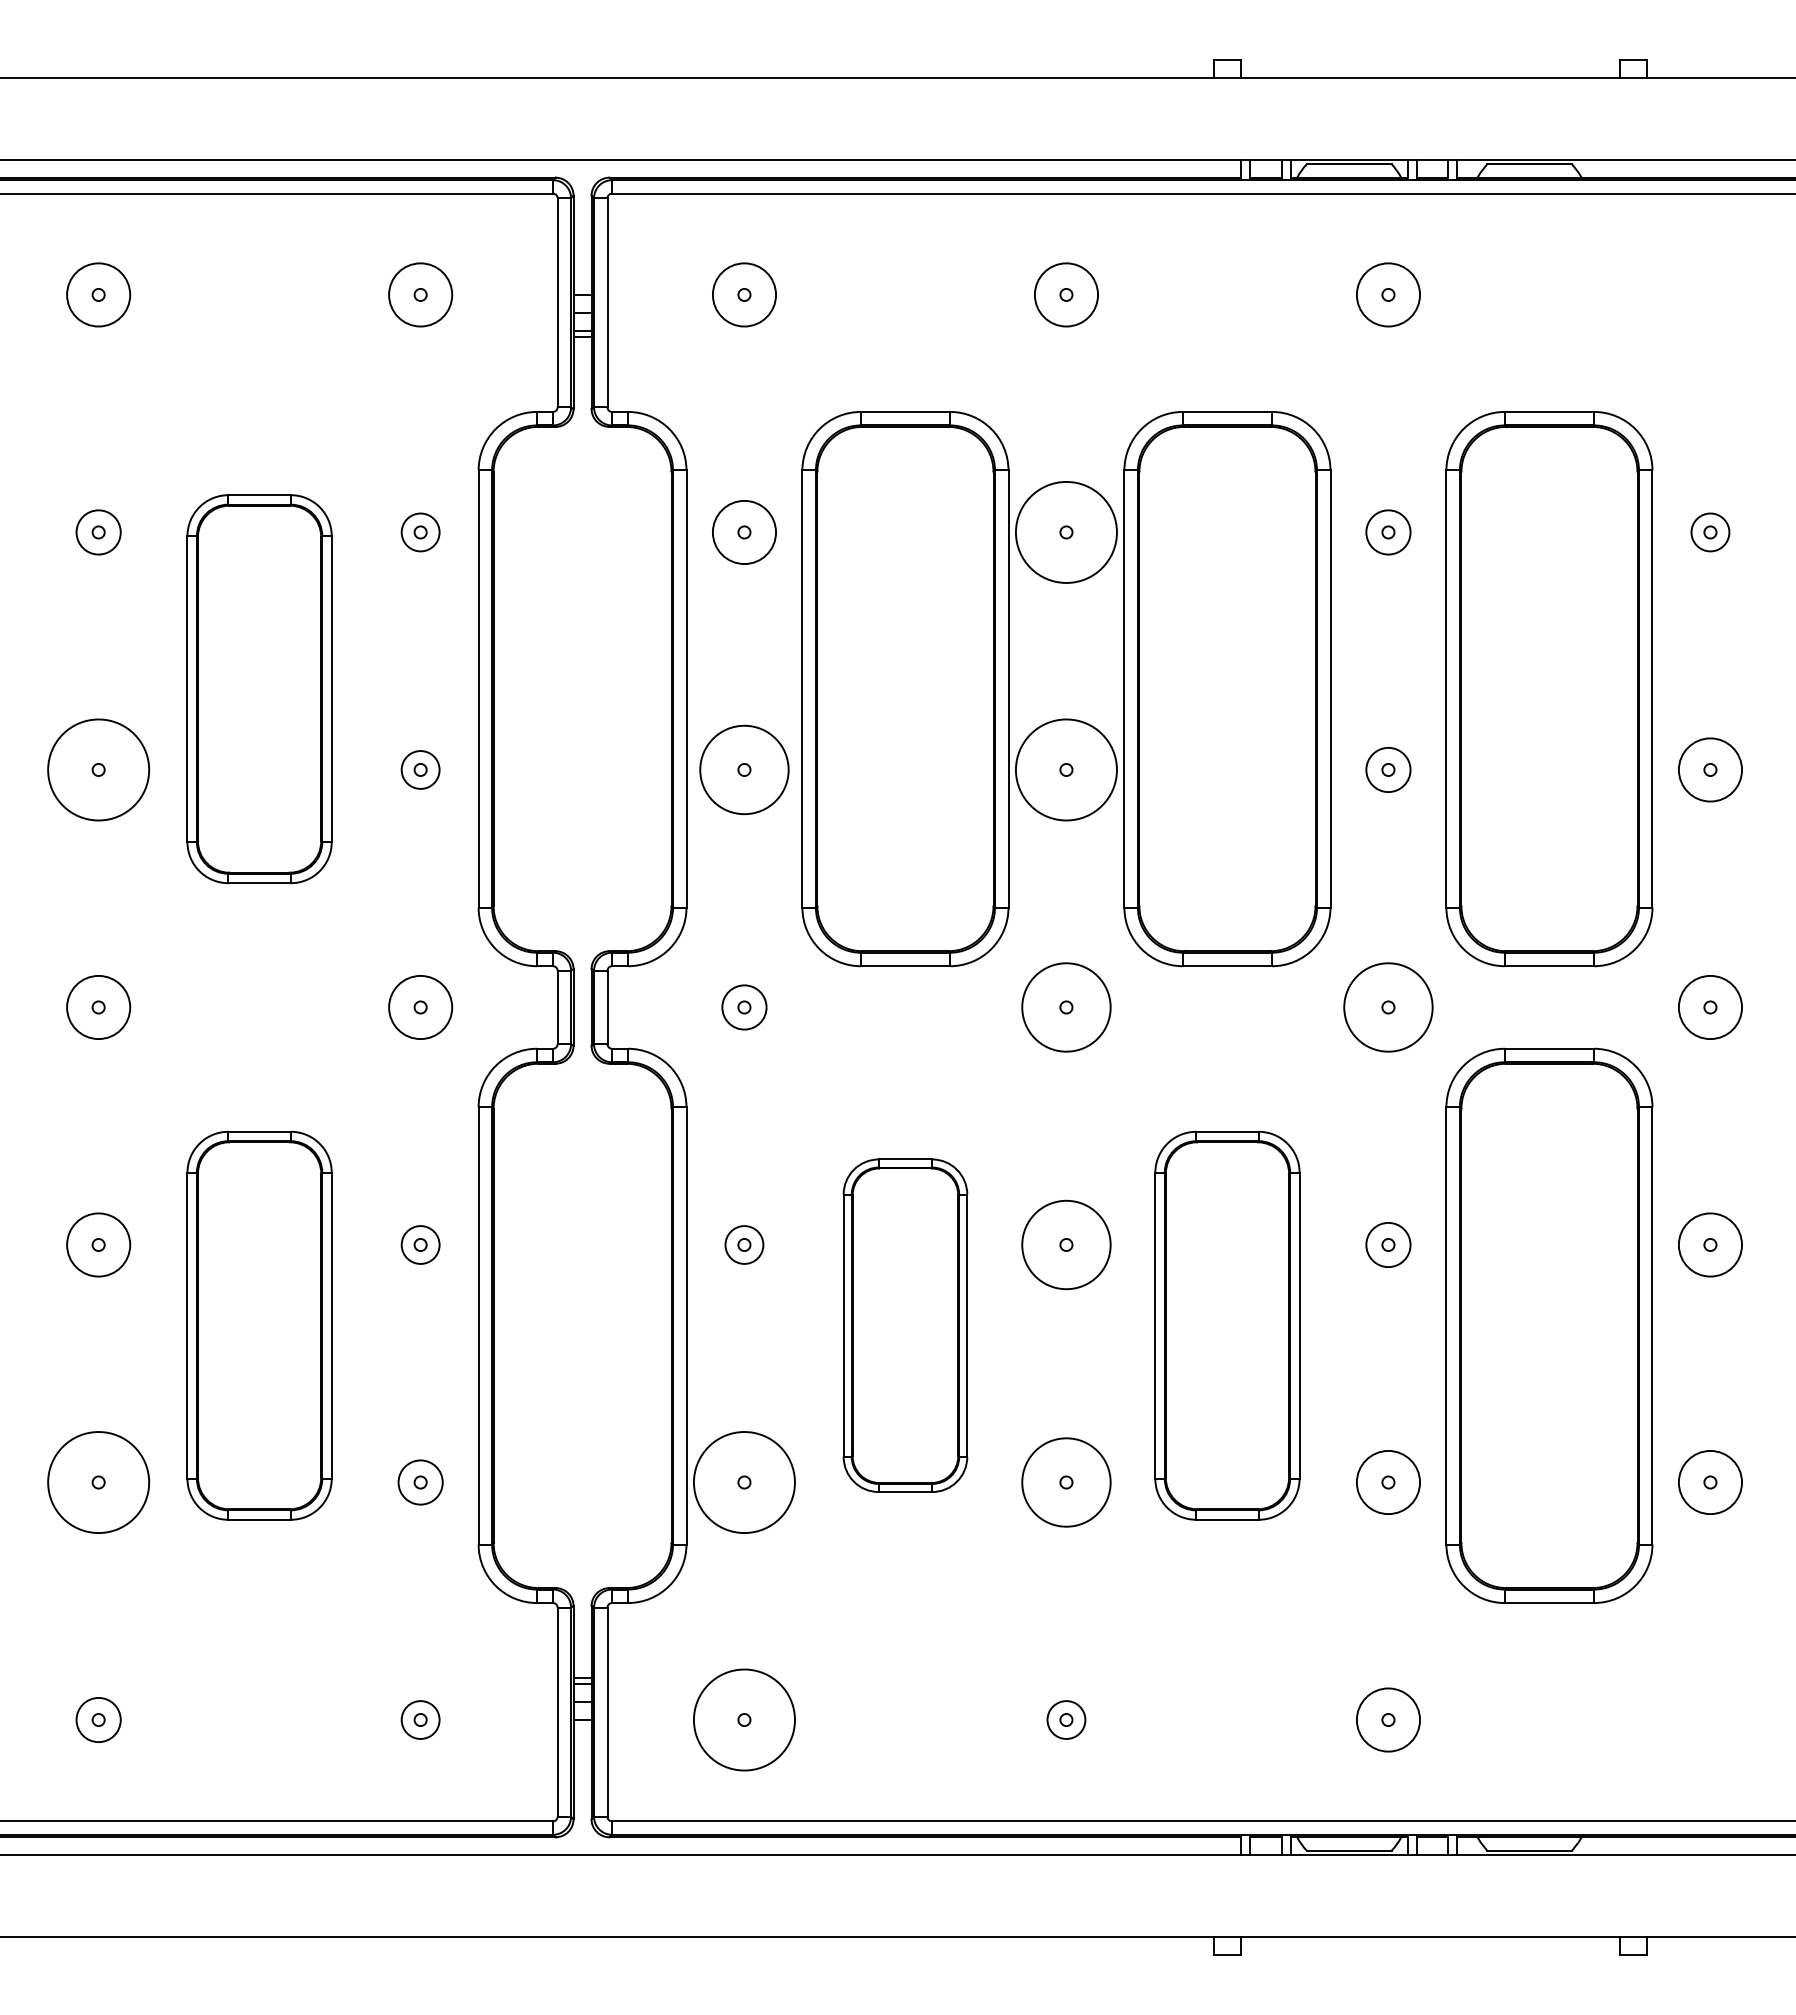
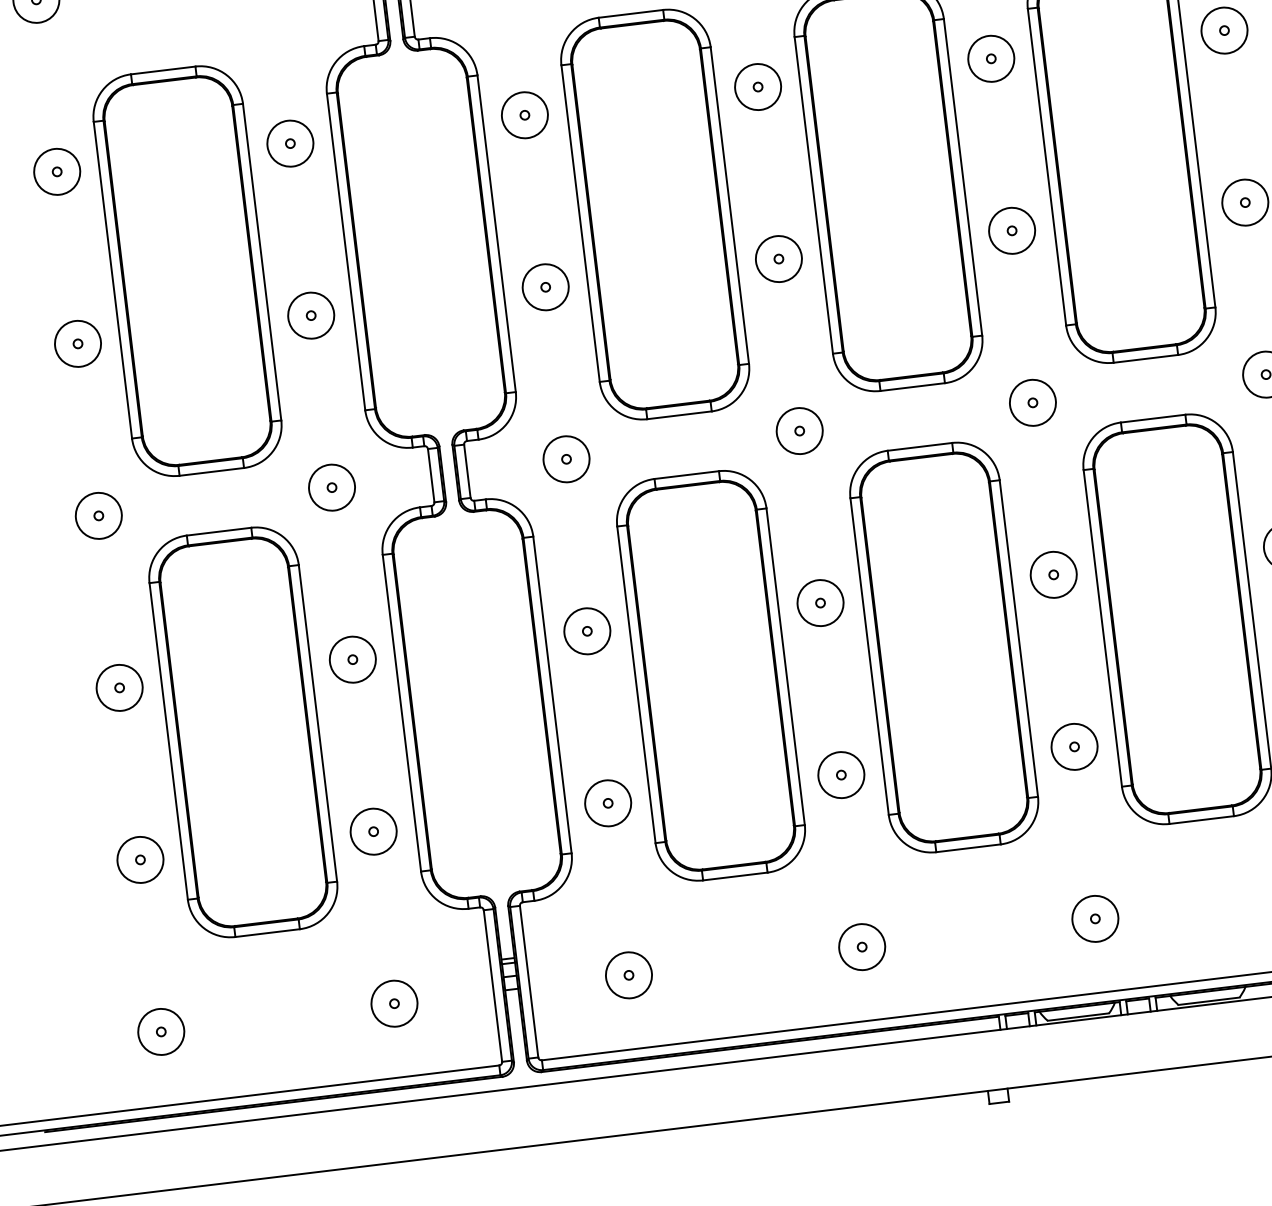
circle: (98, 532) -> (57, 171), size x1.43
circle: (420, 532) -> (290, 143), size x1.67
circle: (1066, 532) -> (758, 87), size x0.62
circle: (1388, 532) -> (991, 58), size x1.43
circle: (1710, 532) -> (1224, 30), size x1.67
part: (259, 689) -> (187, 271), size x1.43
circle: (98, 769) -> (77, 343), size x0.62
circle: (420, 769) -> (311, 315), size x1.67
circle: (744, 769) -> (545, 286), size x0.71
circle: (1066, 769) -> (778, 258), size x0.62
circle: (1388, 769) -> (1012, 230), size x1.43
circle: (744, 1007) -> (566, 459), size x1.43
circle: (1066, 1007) -> (799, 431), size x0.71
circle: (1388, 1007) -> (1032, 402), size x0.71
circle: (420, 1244) -> (352, 659), size x1.67
circle: (744, 1244) -> (587, 630), size x1.67
circle: (1066, 1244) -> (820, 602), size x0.71
circle: (1388, 1244) -> (1053, 574), size x1.43
part: (259, 1325) -> (243, 732), size x1.43
part: (905, 1325) -> (711, 675), size x1.67
part: (1227, 1325) -> (944, 647), size x1.43
circle: (98, 1482) -> (140, 859), size x0.62
circle: (420, 1482) -> (373, 831), size x1.43
circle: (744, 1482) -> (608, 803), size x0.62
circle: (1066, 1482) -> (841, 775), size x0.71
circle: (98, 1719) -> (161, 1031), size x1.43
circle: (420, 1719) -> (394, 1003), size x1.67
circle: (744, 1719) -> (628, 974), size x0.62
circle: (1066, 1719) -> (862, 946), size x1.67

